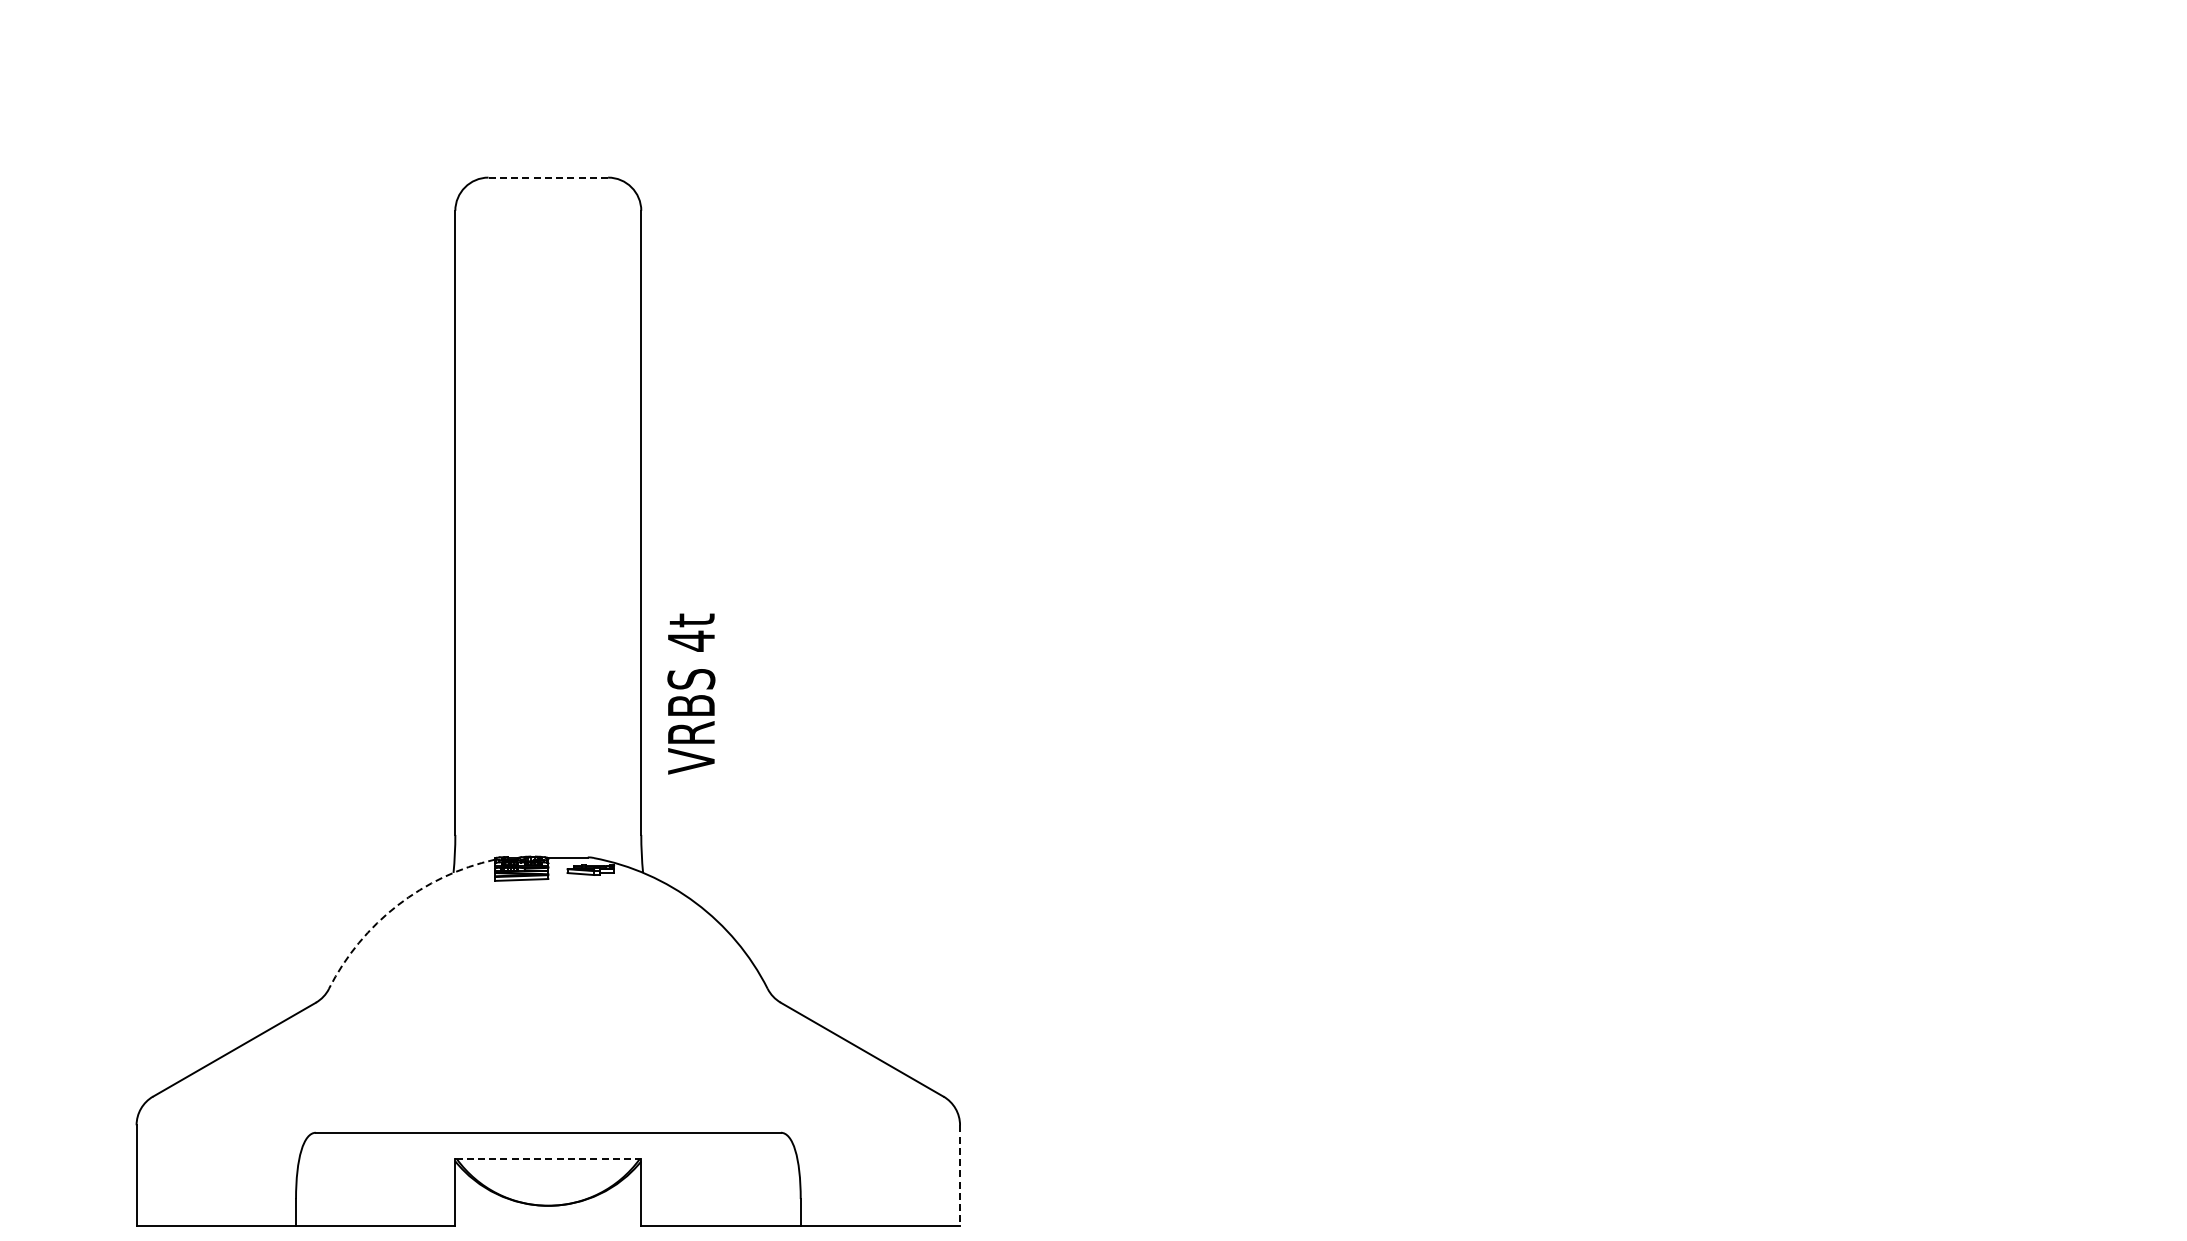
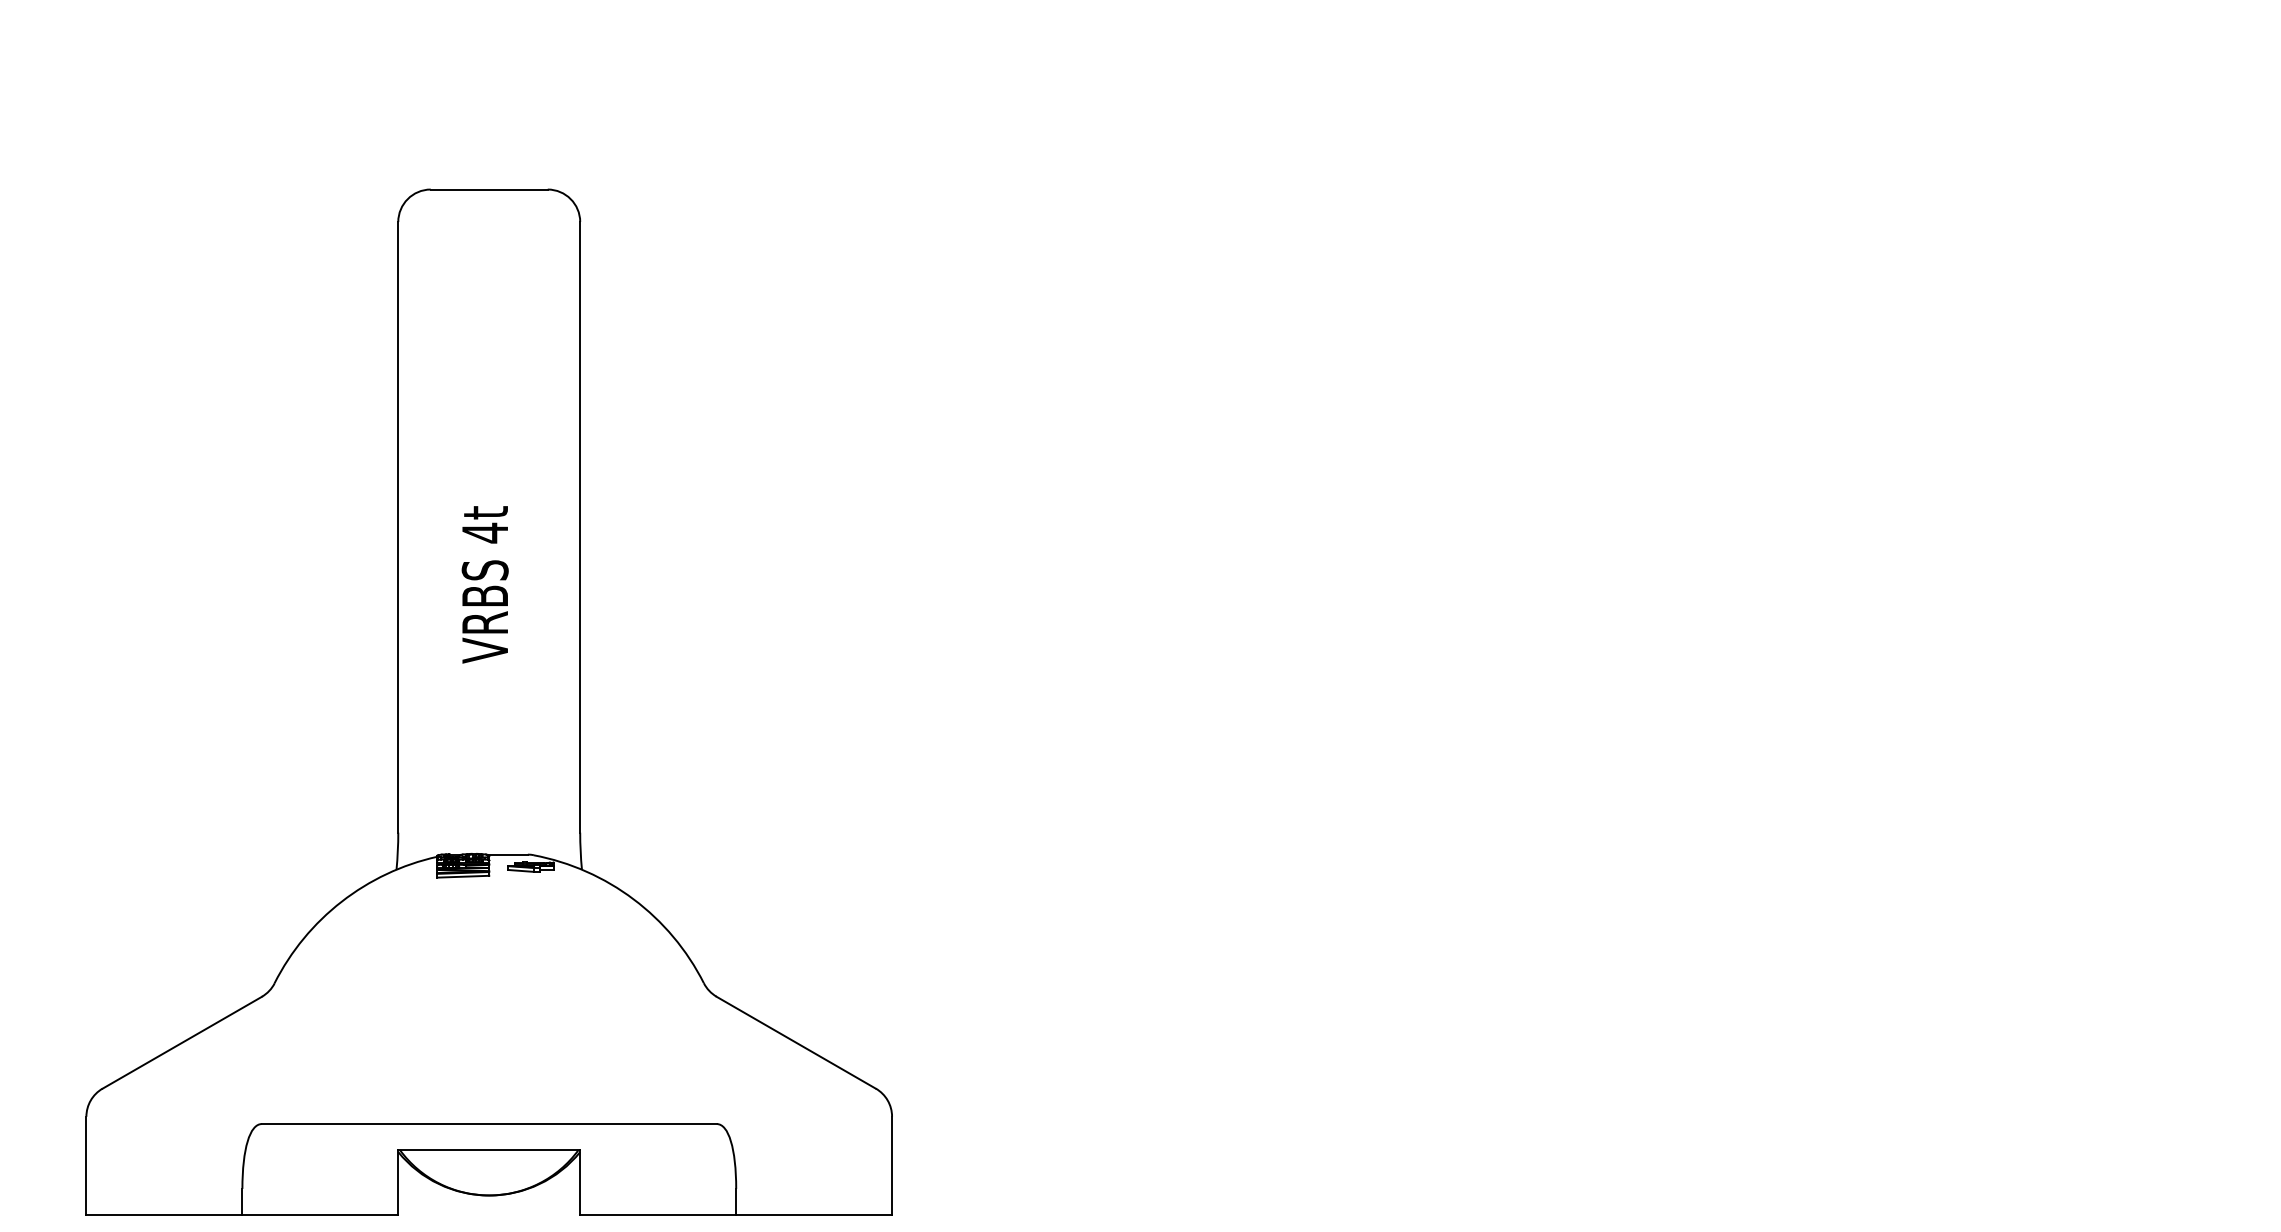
line: (548, 177) -> (489, 189), dashed -> solid
text: (690, 693) -> (484, 584), moved
arc: (397, 905) -> (341, 901), dashed -> solid
line: (548, 1159) -> (489, 1150), dashed -> solid
line: (960, 1176) -> (892, 1166), dashed -> solid

